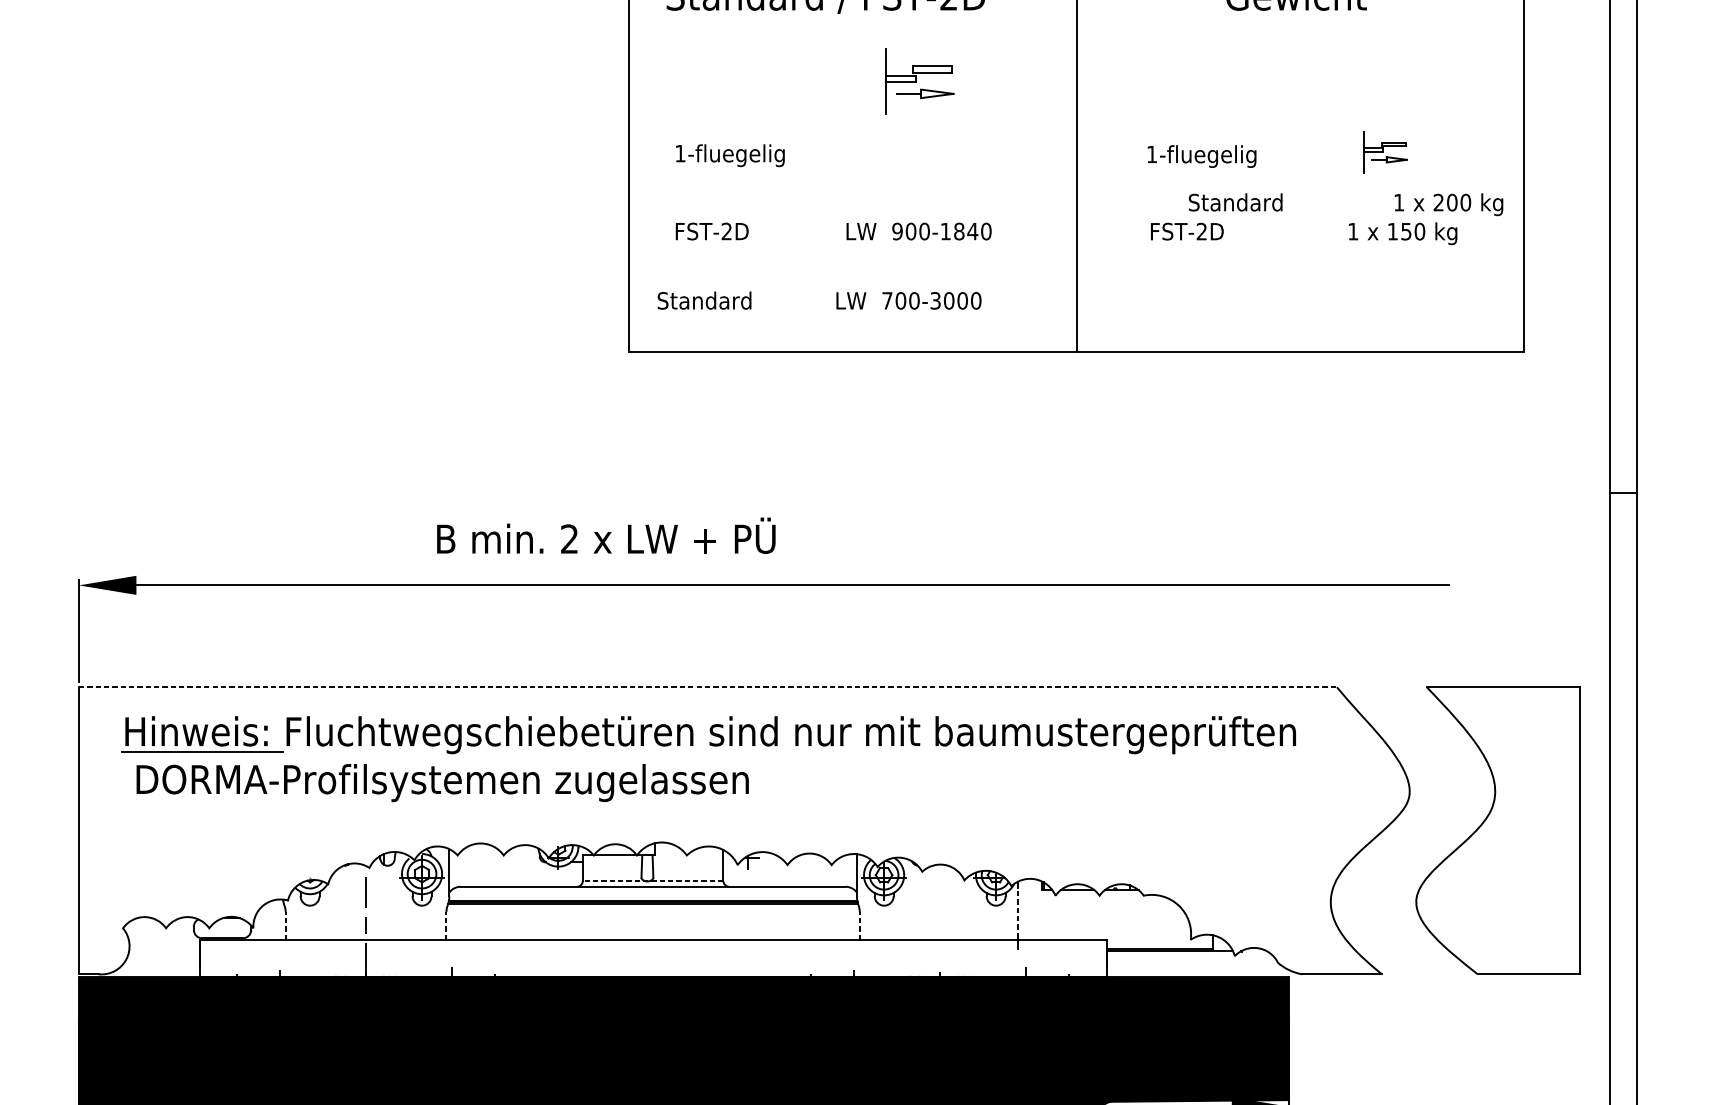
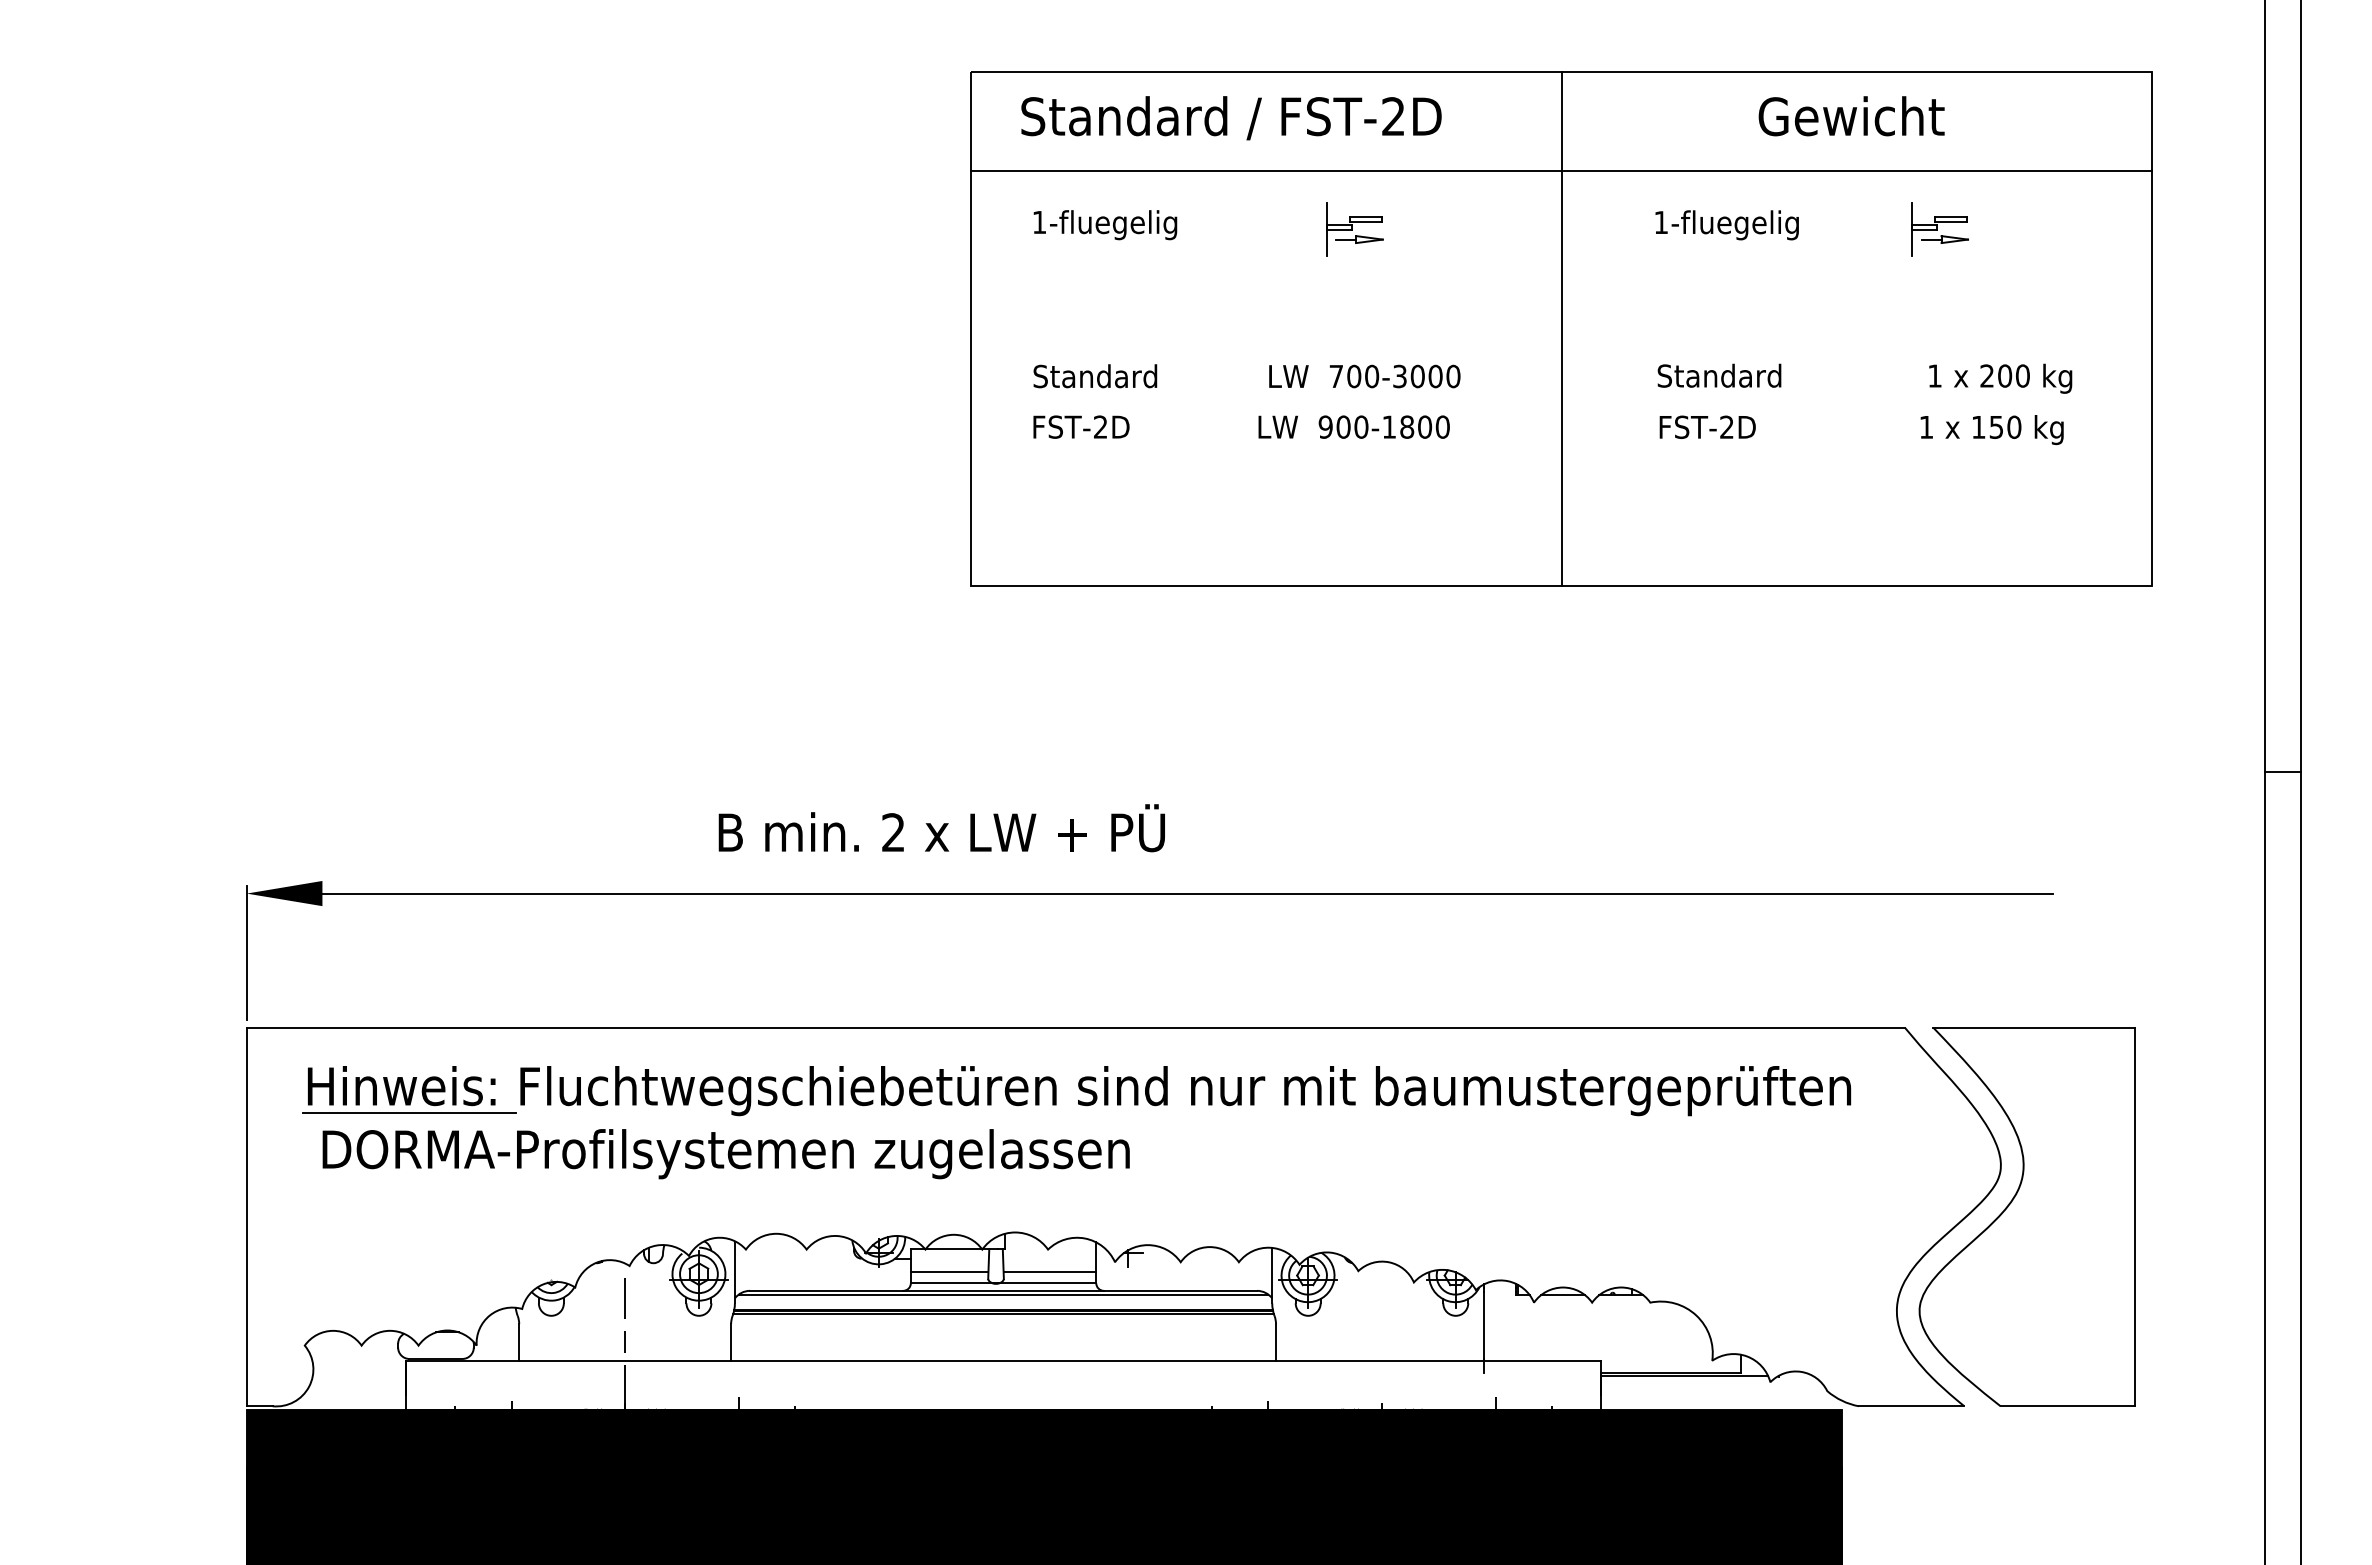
line: (1076, 37) -> (1561, 171), added
part: (919, 81) -> (1354, 229), size x0.62
part: (1385, 152) -> (1939, 229), moved
text: (730, 155) -> (1105, 225), moved
text: (1201, 156) -> (1726, 225), moved
text: (1345, 204) -> (1864, 378), moved
text: (972, 231) -> (1424, 426), 900-1840 -> 900-1800
text: (819, 300) -> (1246, 376), moved
line: (708, 686) -> (1076, 1027), dashed -> solid
part: (1497, 830) -> (2026, 1216), moved
line: (612, 872) -> (949, 1271), added
line: (687, 872) -> (1049, 1271), added
line: (653, 880) -> (1003, 1282), dashed -> solid
line: (653, 889) -> (1003, 1294), added
line: (1017, 912) -> (1484, 1324), dashed -> solid
line: (285, 925) -> (519, 1341), dashed -> solid
line: (446, 925) -> (731, 1341), dashed -> solid
line: (860, 925) -> (1276, 1341), dashed -> solid

